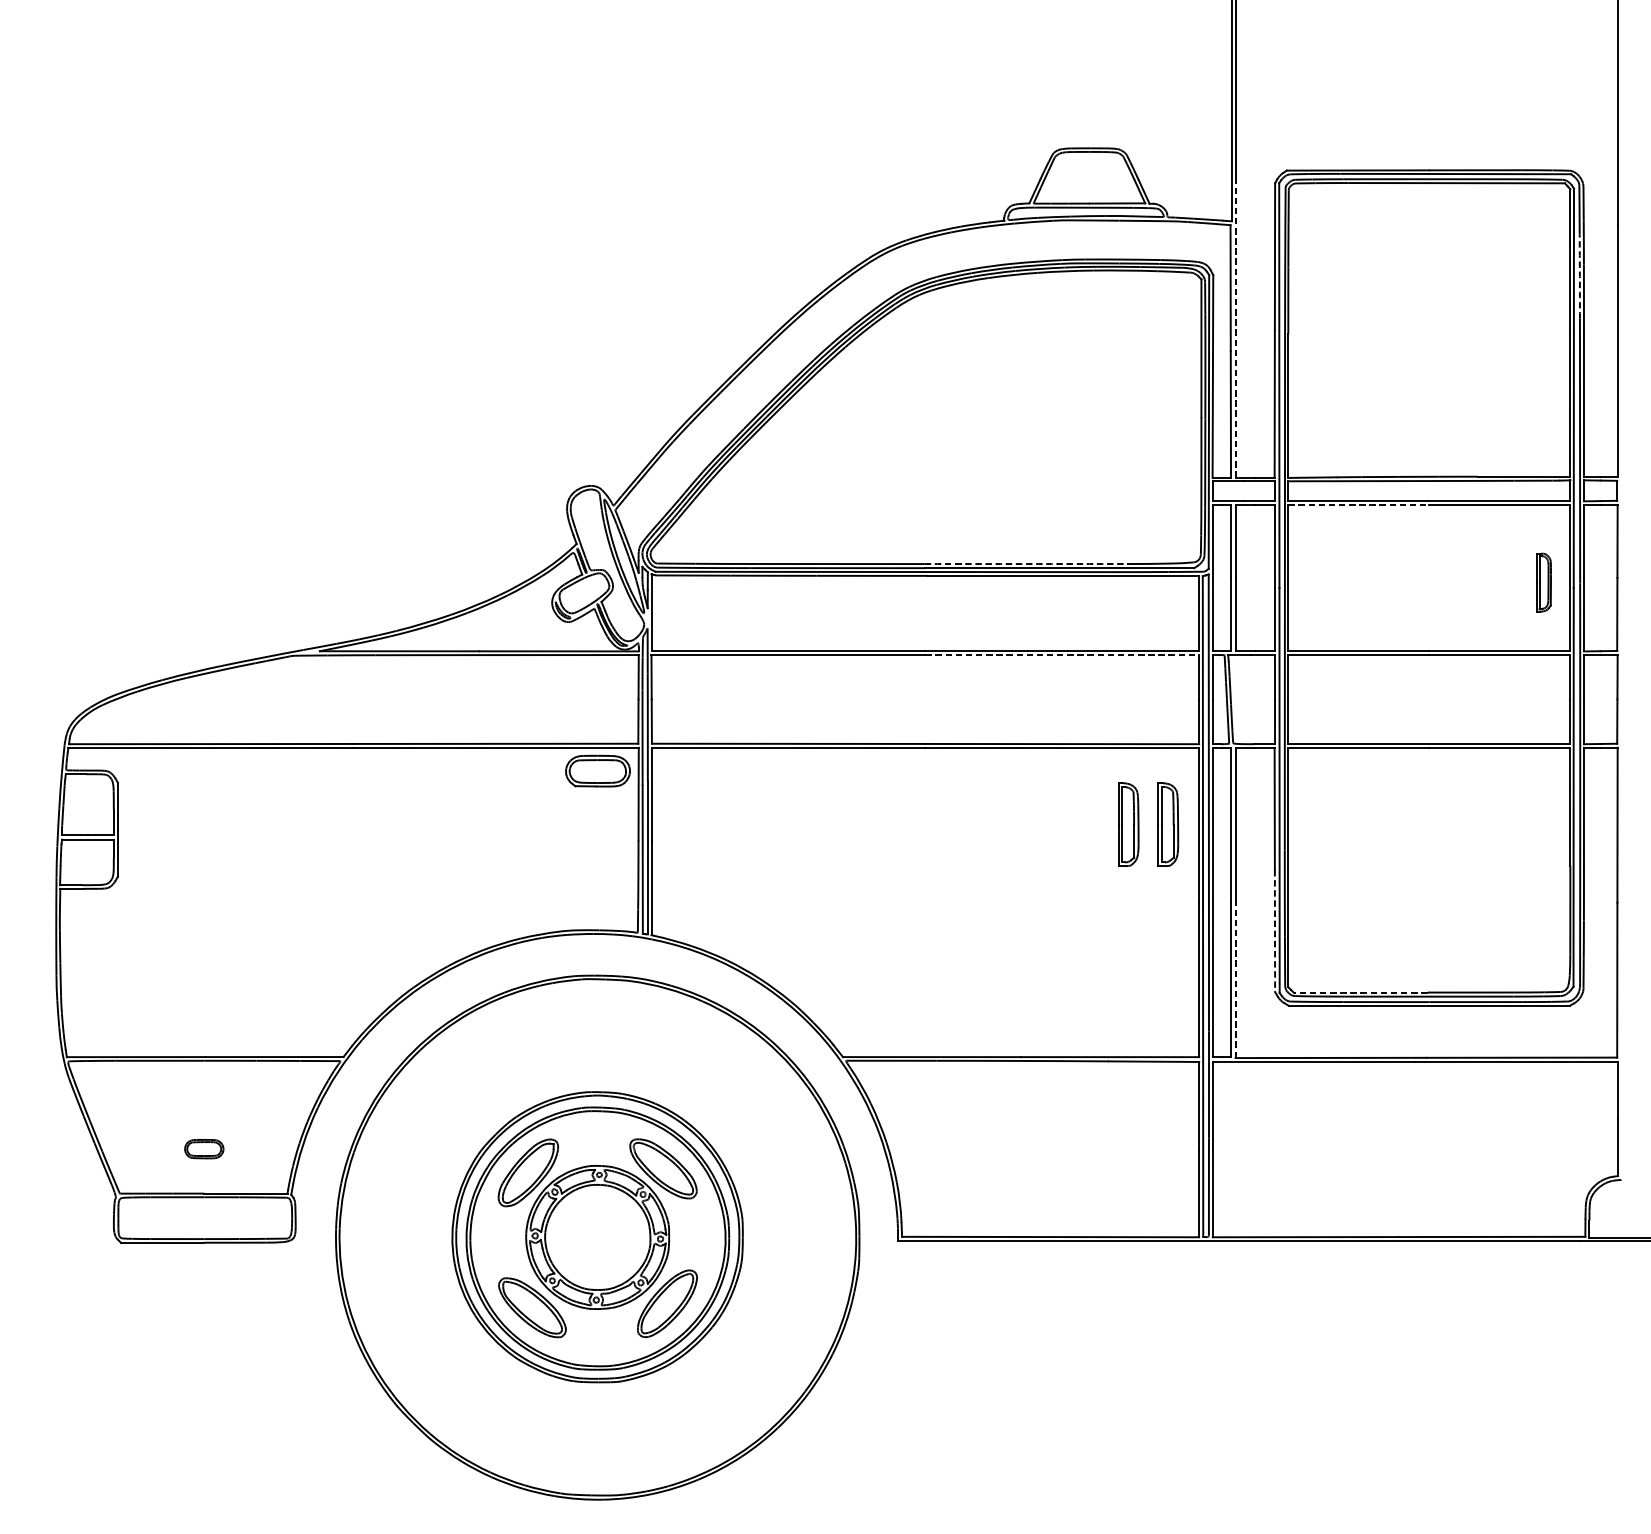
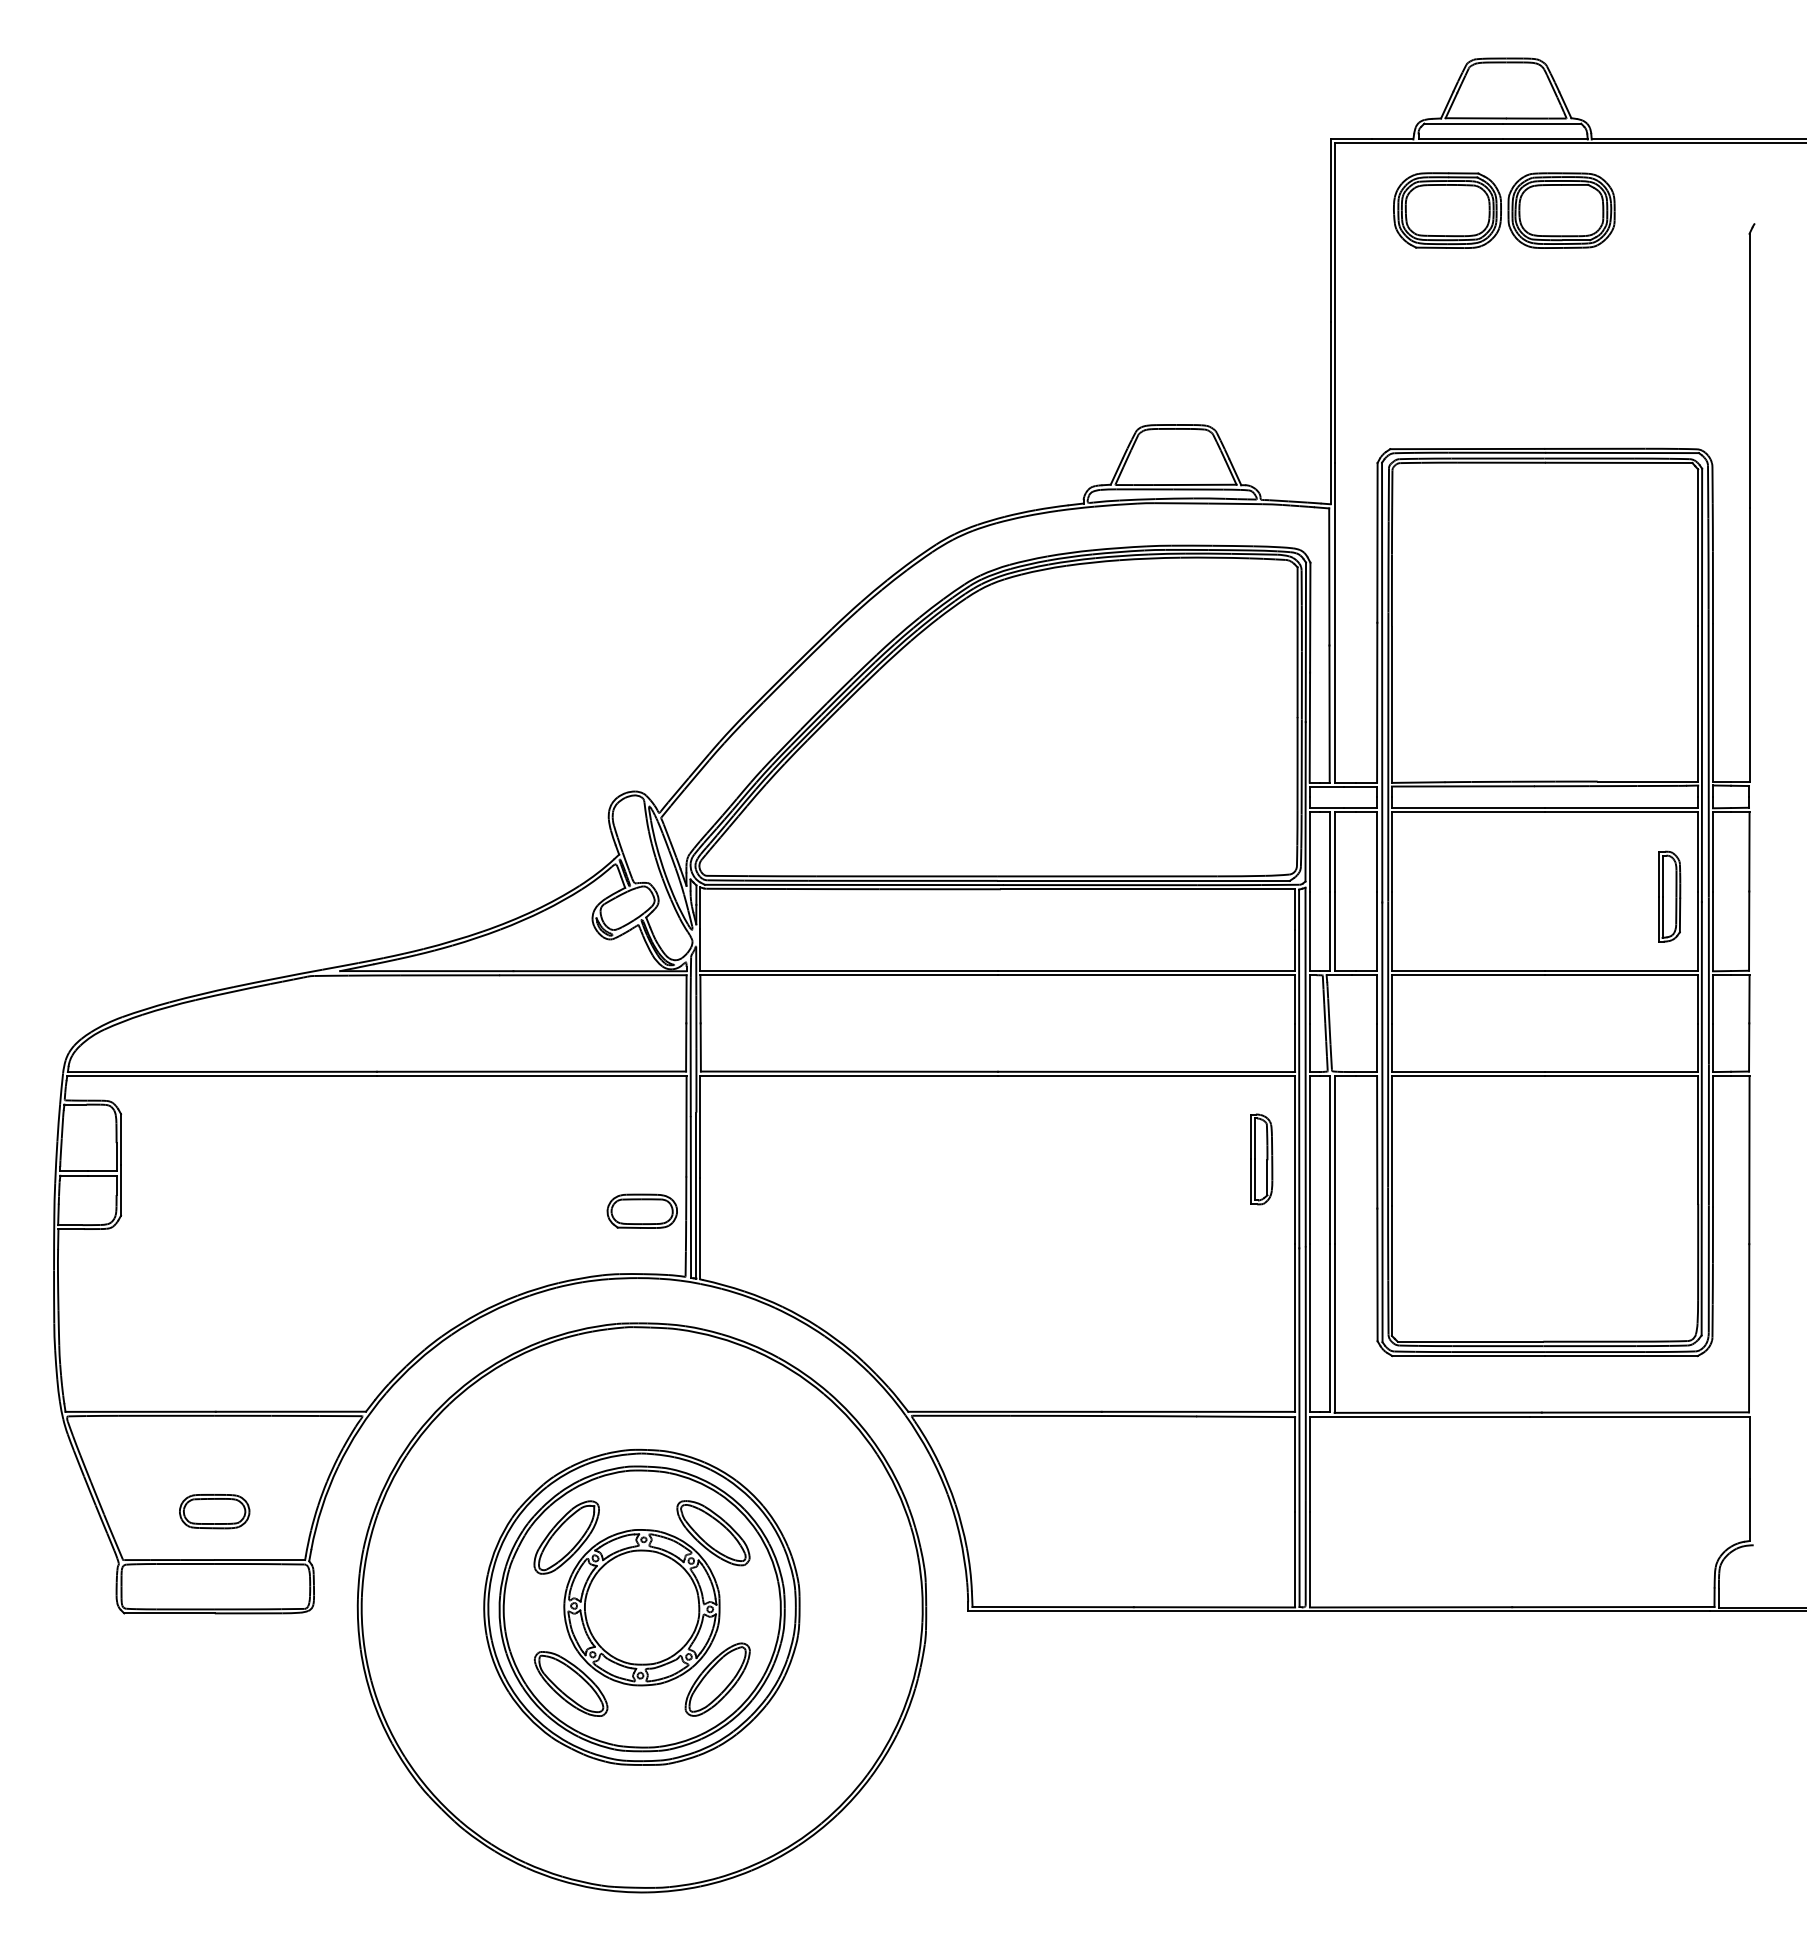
arc: (1579, 276) -> (1708, 564), dashed -> solid
line: (1235, 330) -> (1334, 622), dashed -> solid
line: (1358, 505) -> (1468, 812), dashed -> solid
arc: (1026, 564) -> (1107, 876), dashed -> solid
part: (1543, 582) -> (1669, 896), size x1.43
line: (1062, 655) -> (1146, 975), dashed -> solid
part: (597, 770) -> (641, 1210), moved
part: (1128, 824) -> (1218, 1159), removed
line: (1275, 931) -> (1377, 1275), dashed -> solid
line: (1235, 980) -> (1334, 1328), dashed -> solid
line: (1360, 992) -> (1470, 1341), dashed -> solid
part: (204, 1148) -> (214, 1511), size x1.67

